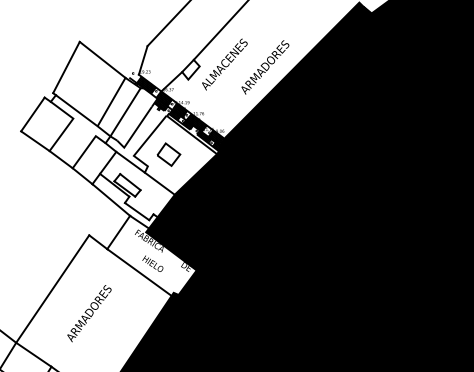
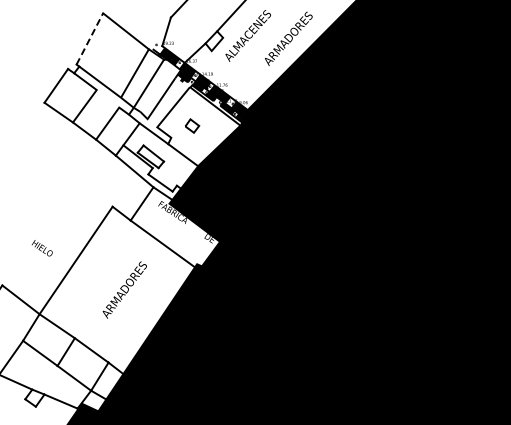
line: (66, 67) -> (89, 38), solid -> dashed
part: (169, 154) -> (192, 125), size x0.6
text: (153, 264) -> (42, 248), moved
text: (89, 313) -> (124, 289), moved

